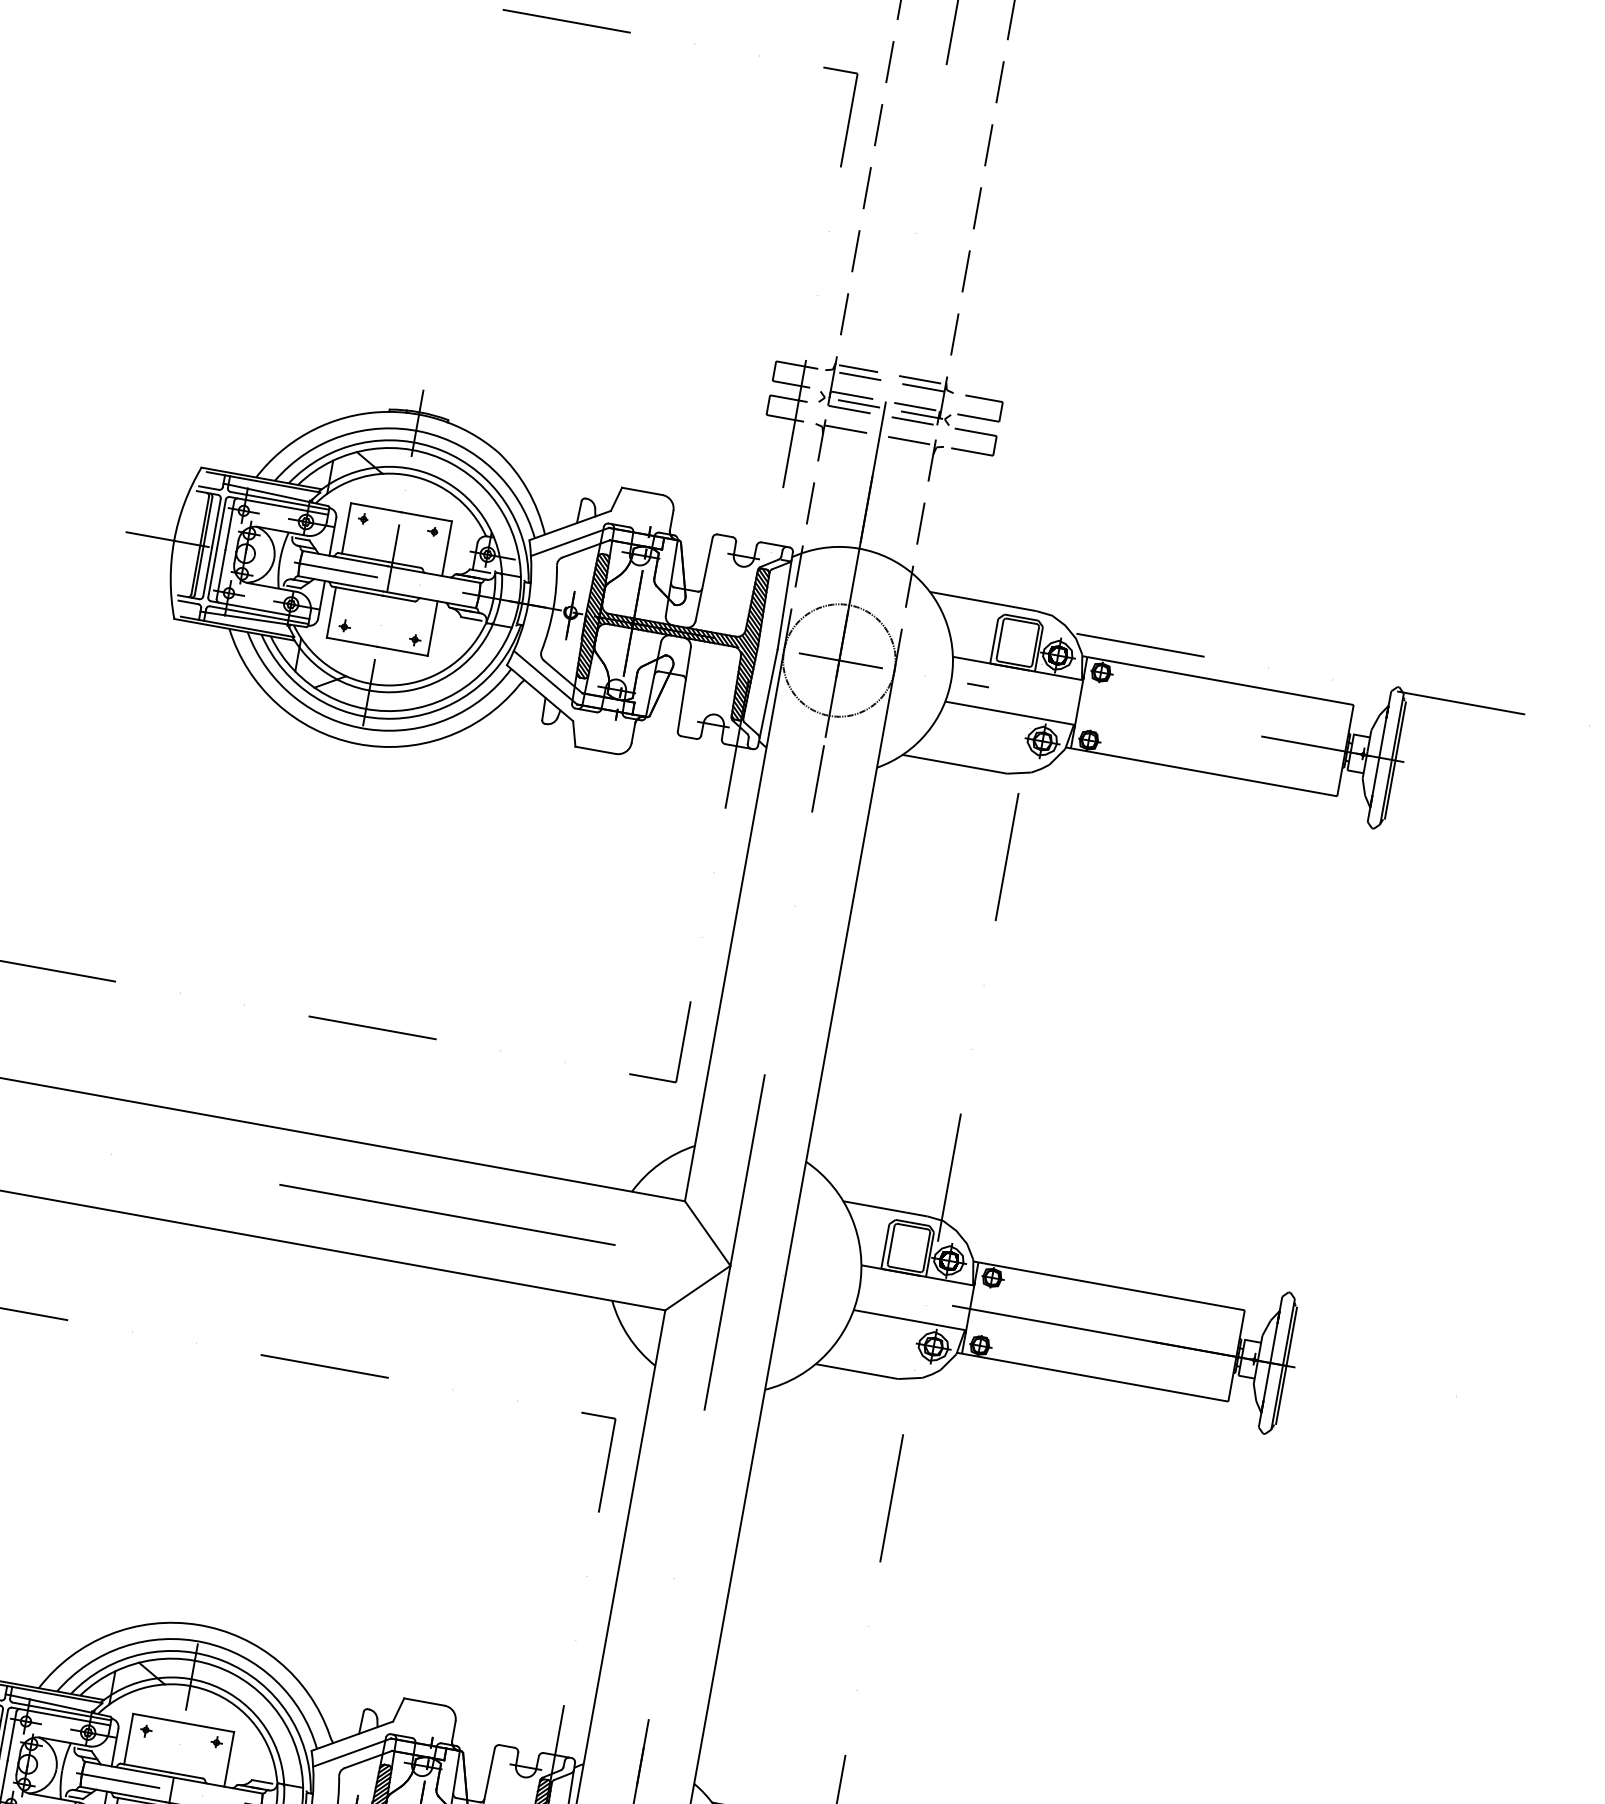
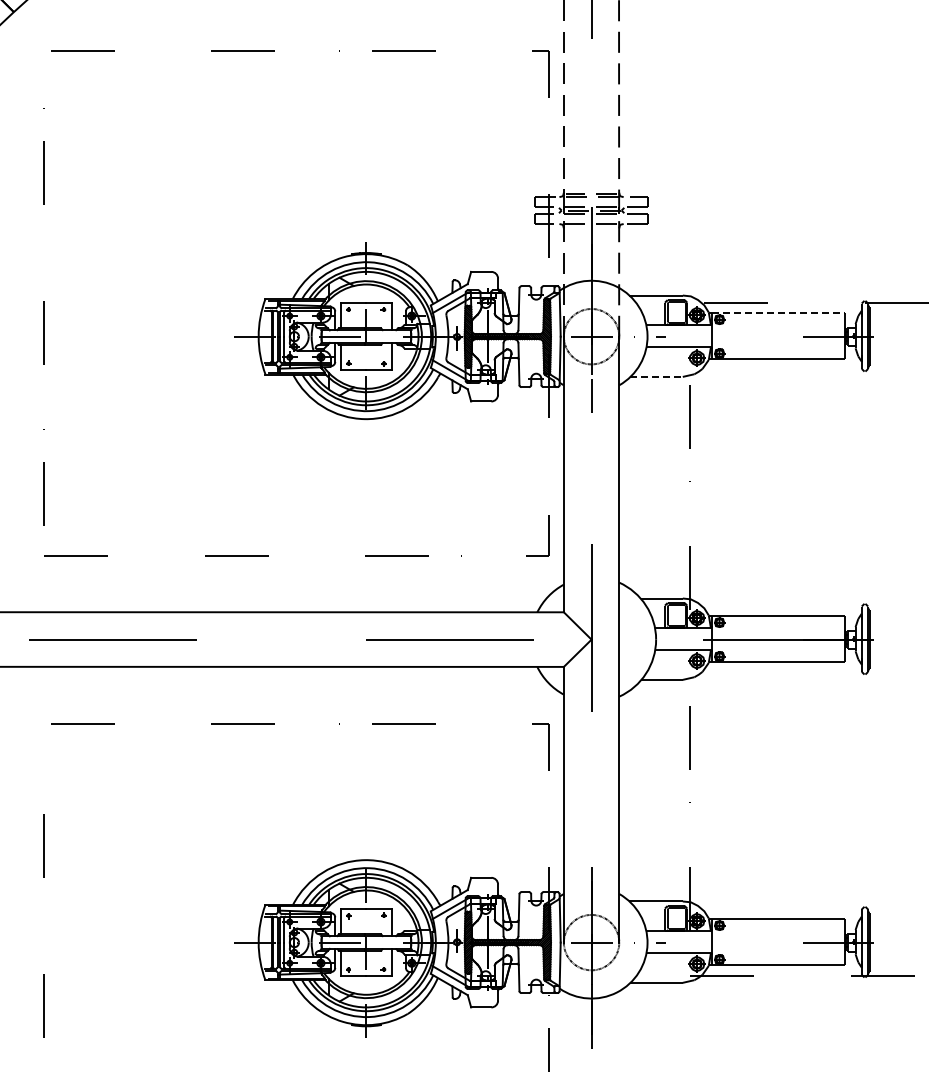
line: (1221, 681) -> (778, 313), solid -> dashed
line: (956, 763) -> (657, 376), solid -> dashed

